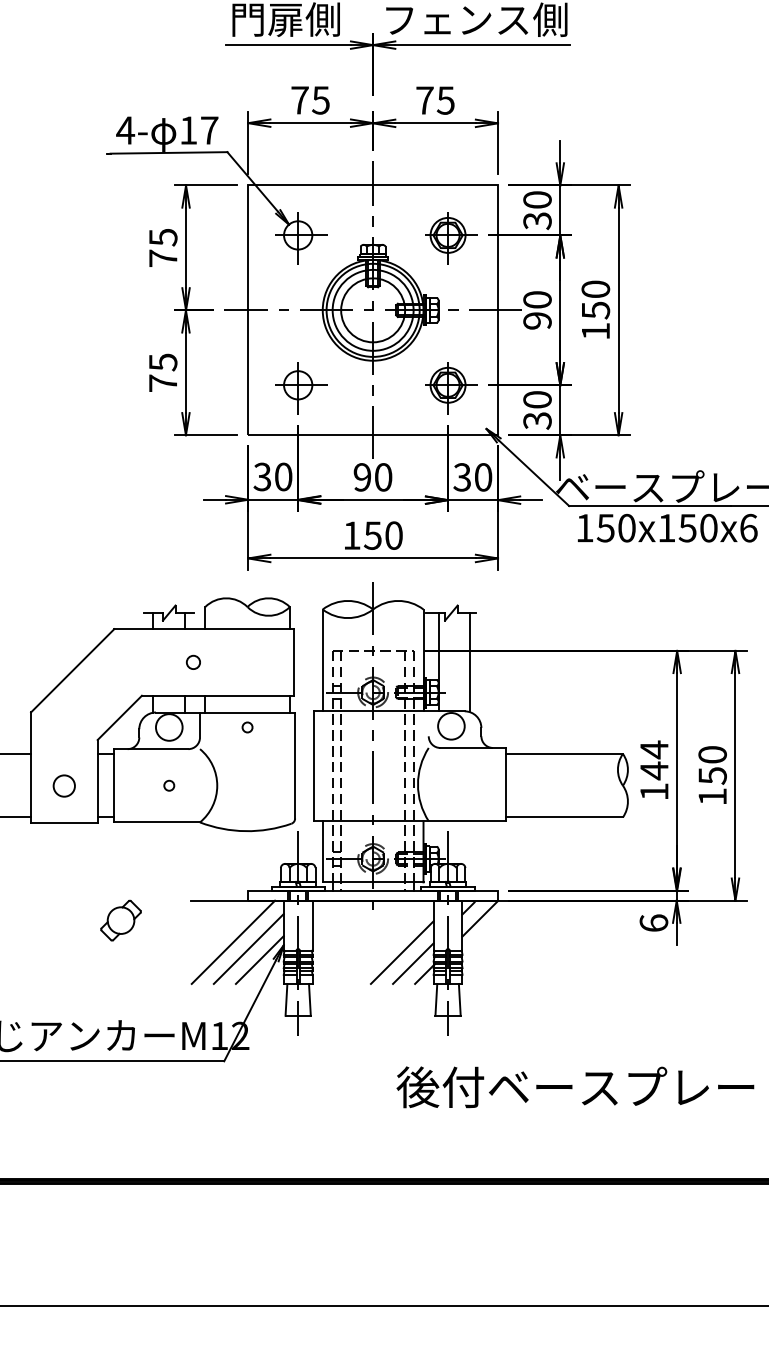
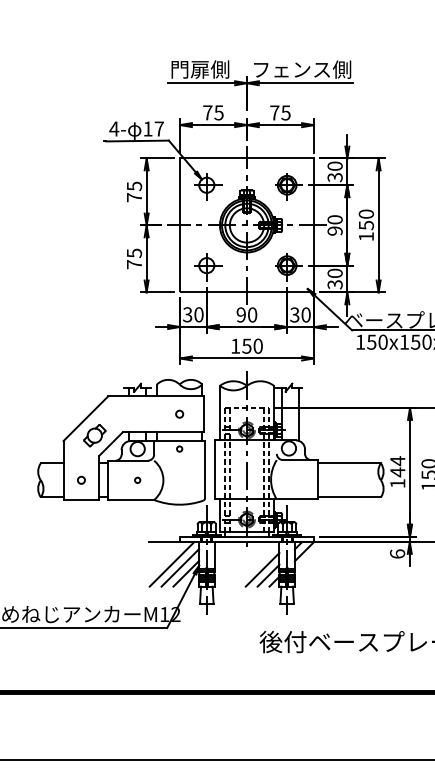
circle: (193, 661) -> (179, 413), moved
circle: (64, 784) -> (81, 479), size x0.62
part: (120, 920) -> (94, 435), moved

